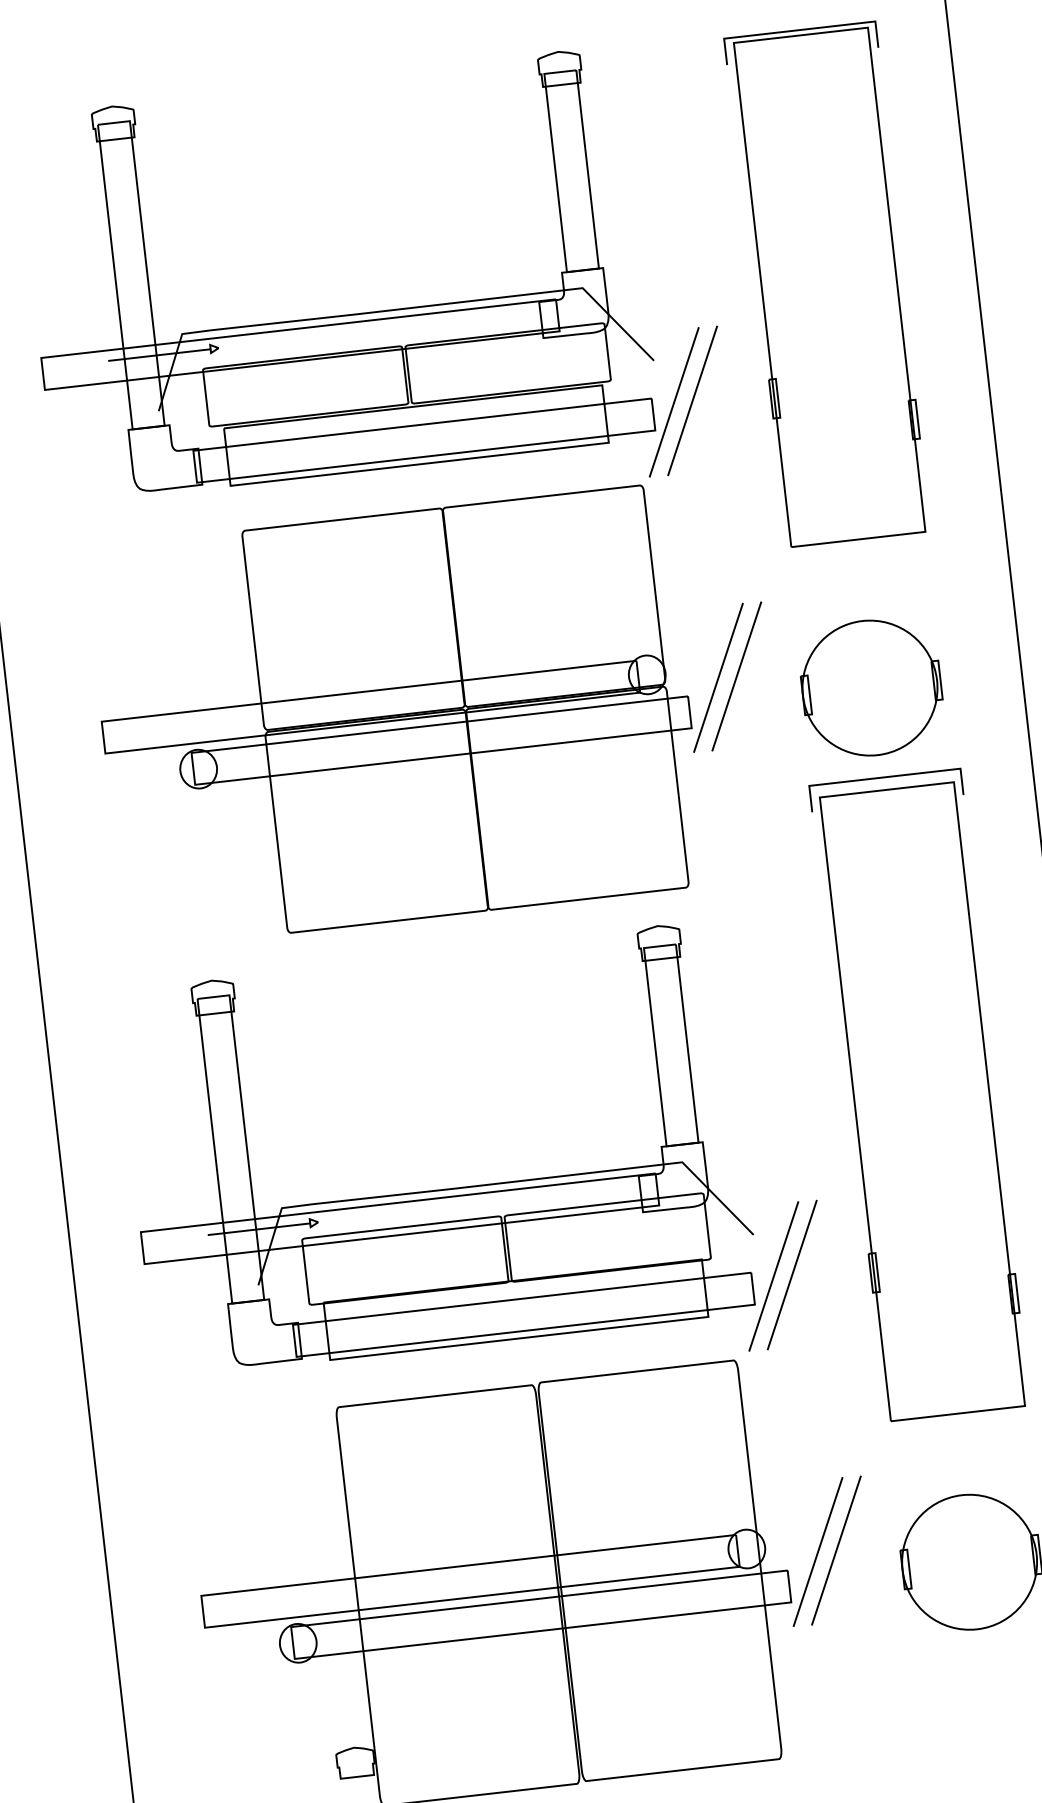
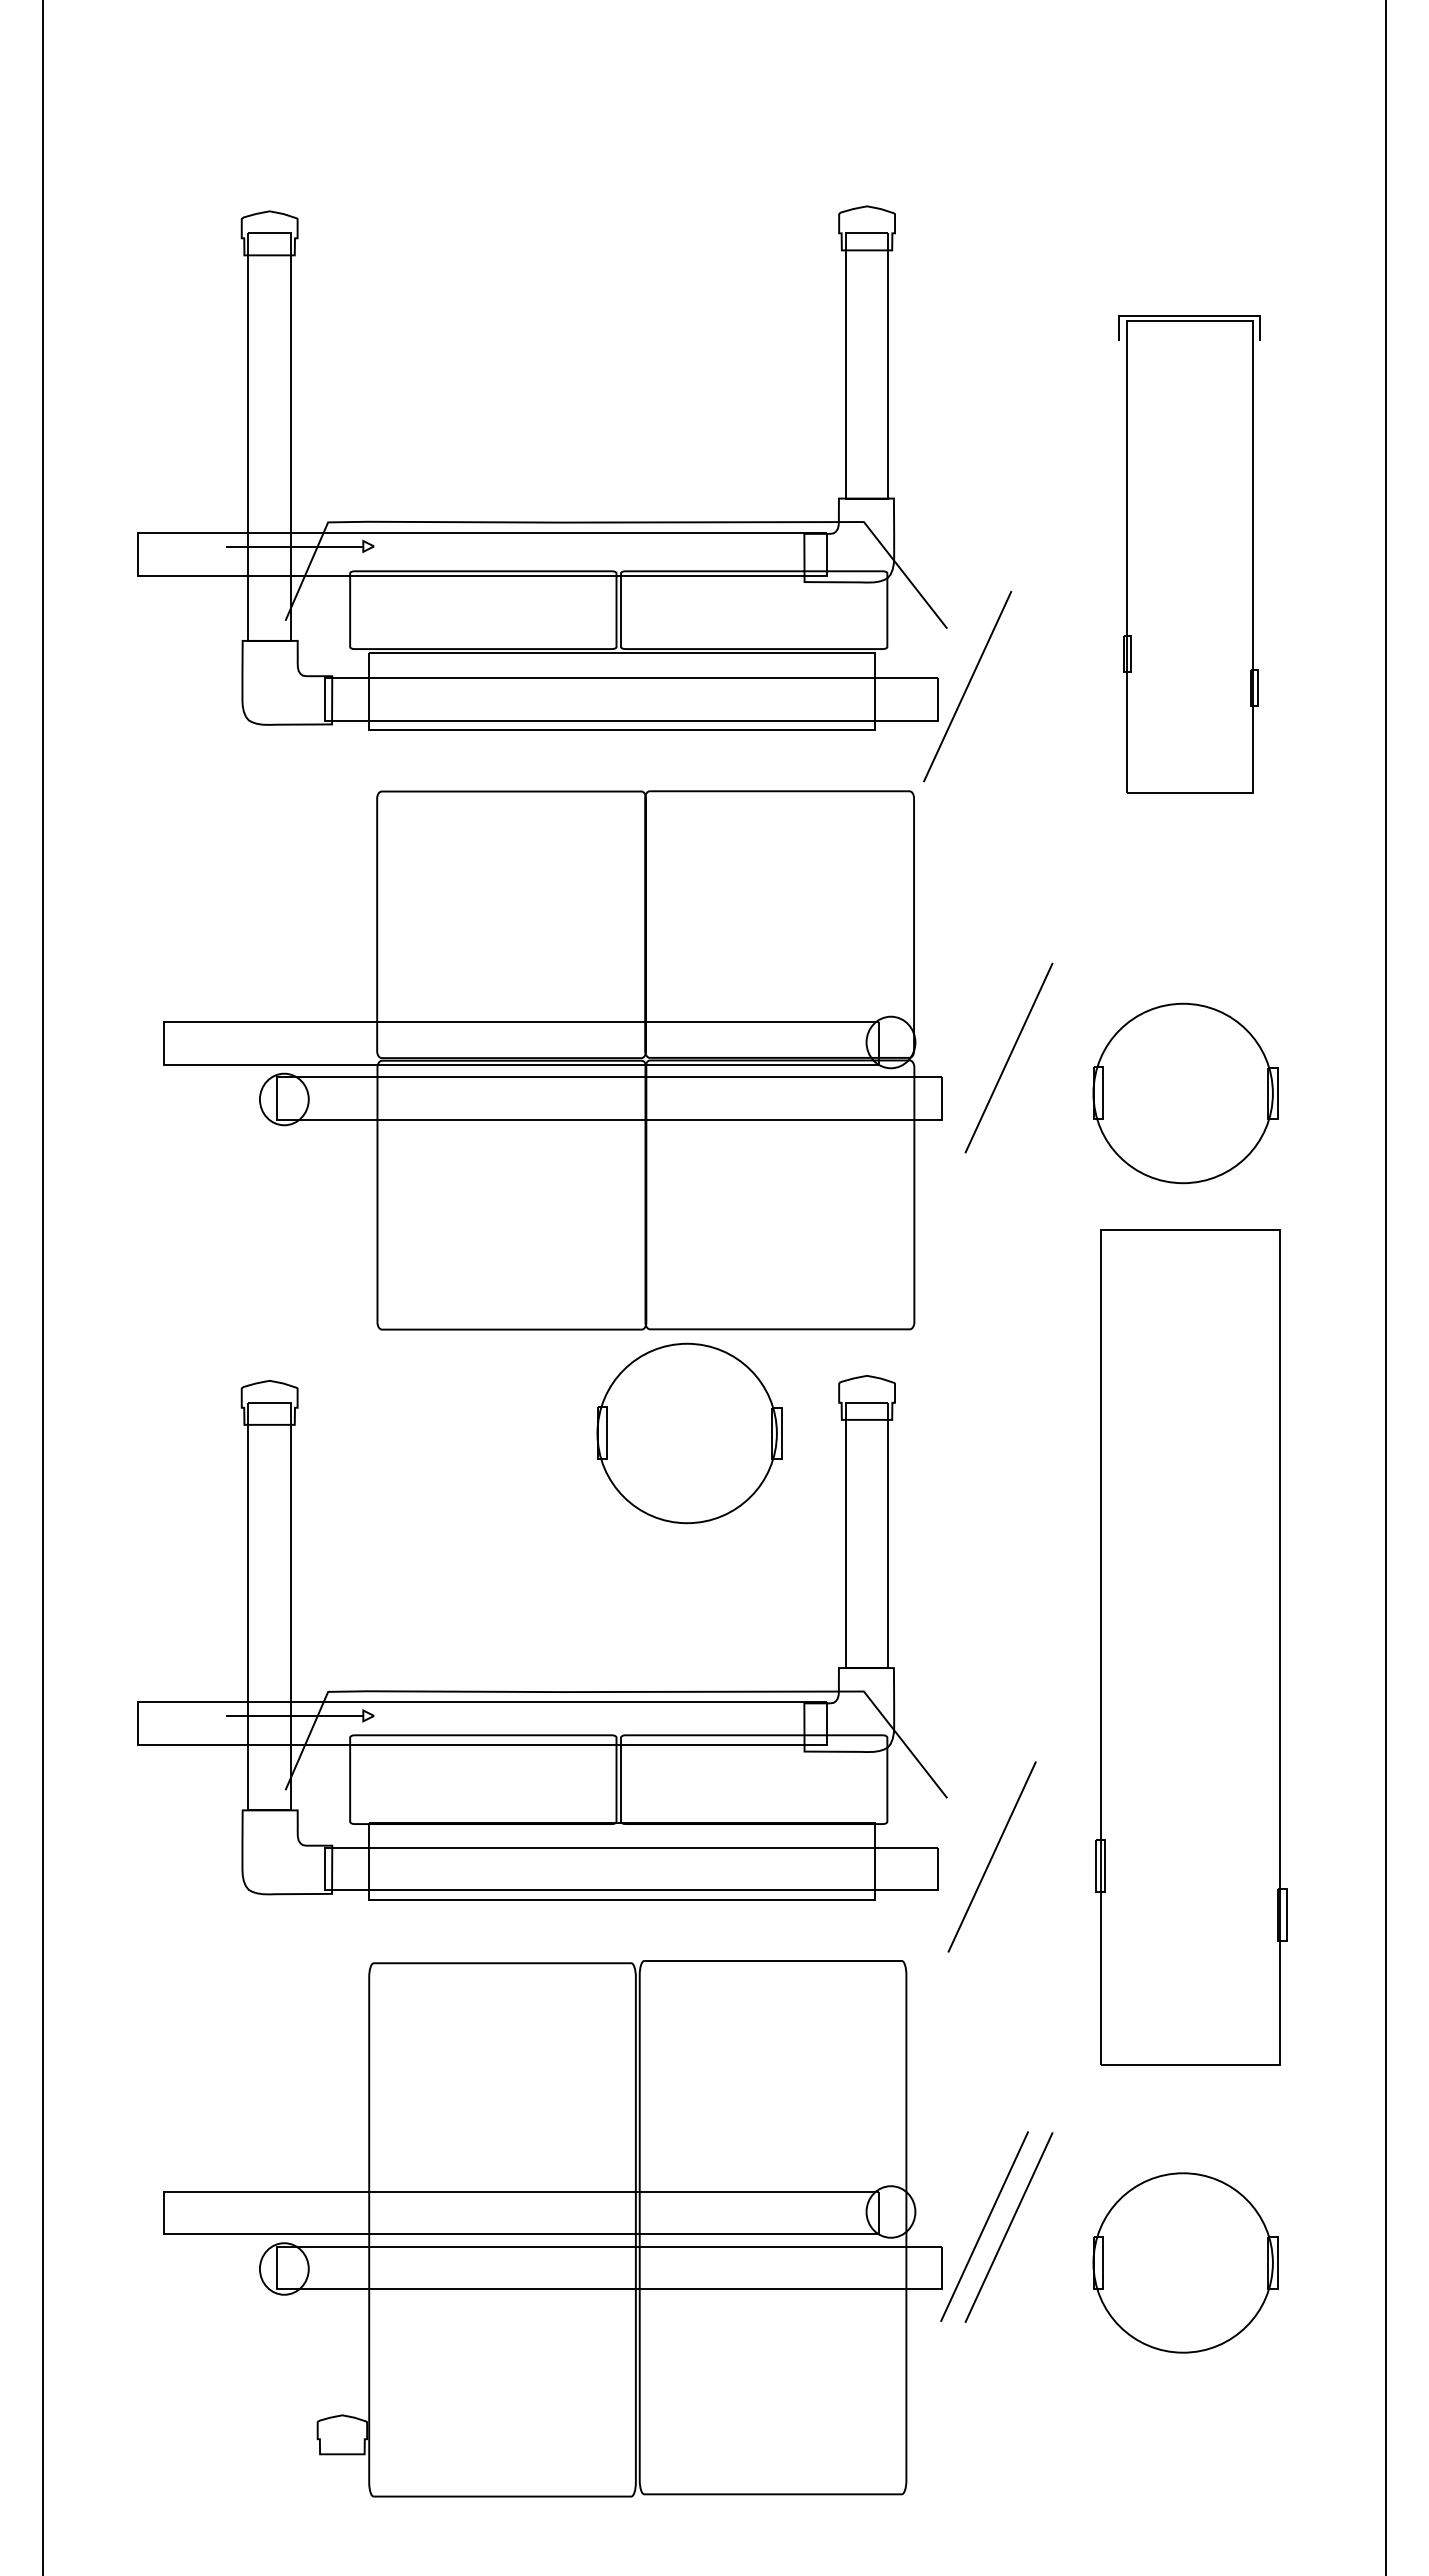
part: (828, 284) -> (1189, 554), size x0.7
line: (692, 400) -> (991, 687), removed
line: (718, 677) -> (984, 1056), removed
curve: (885, 778) -> (1189, 1214), removed
part: (529, 984) -> (689, 1433), added
line: (773, 1276) -> (967, 1855), removed

